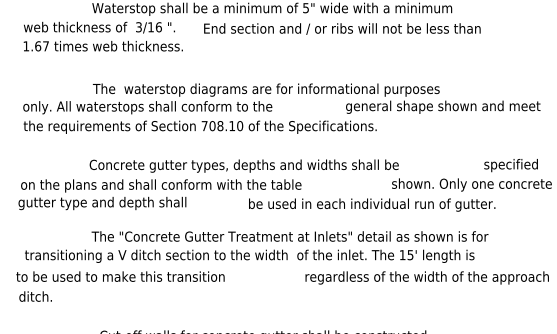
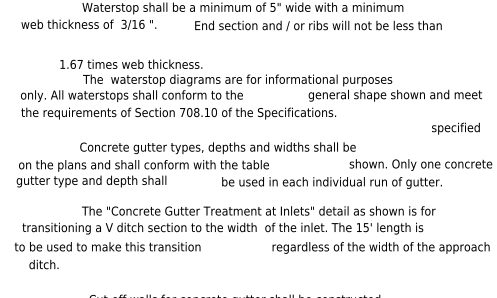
text: (342, 28) -> (318, 25), moved
text: (103, 45) -> (131, 63), moved
text: (510, 165) -> (455, 128), moved
text: (35, 296) -> (43, 264), moved

